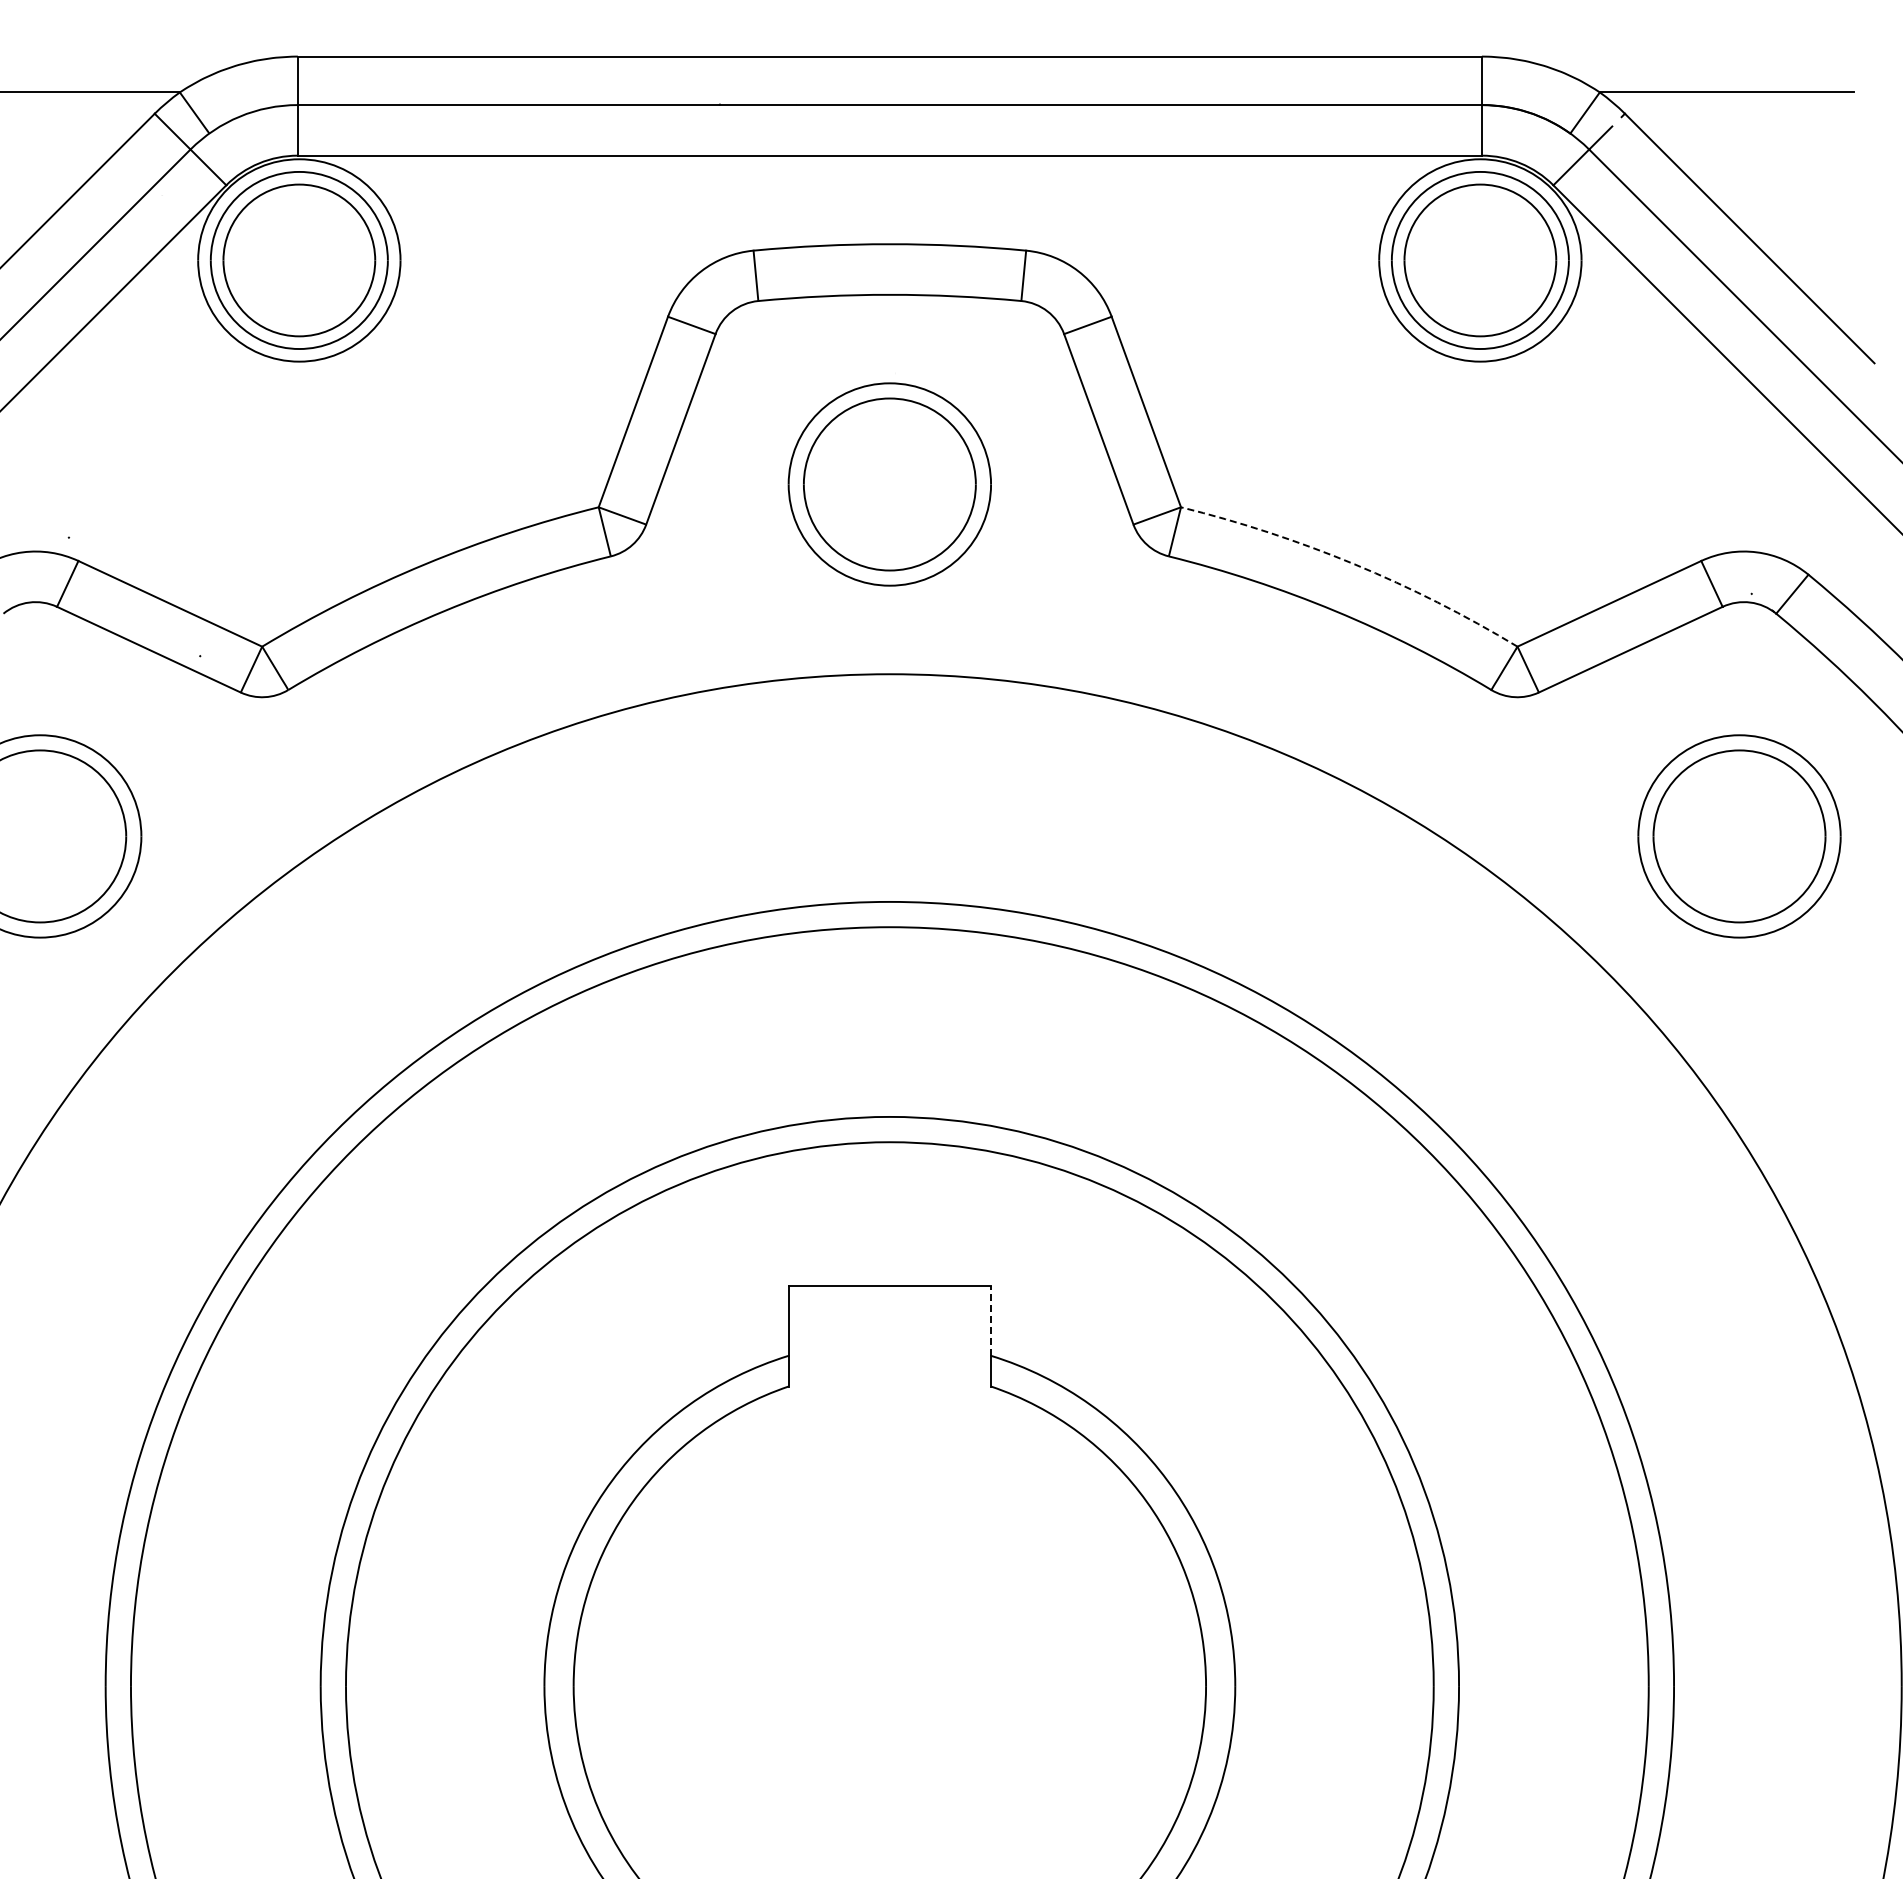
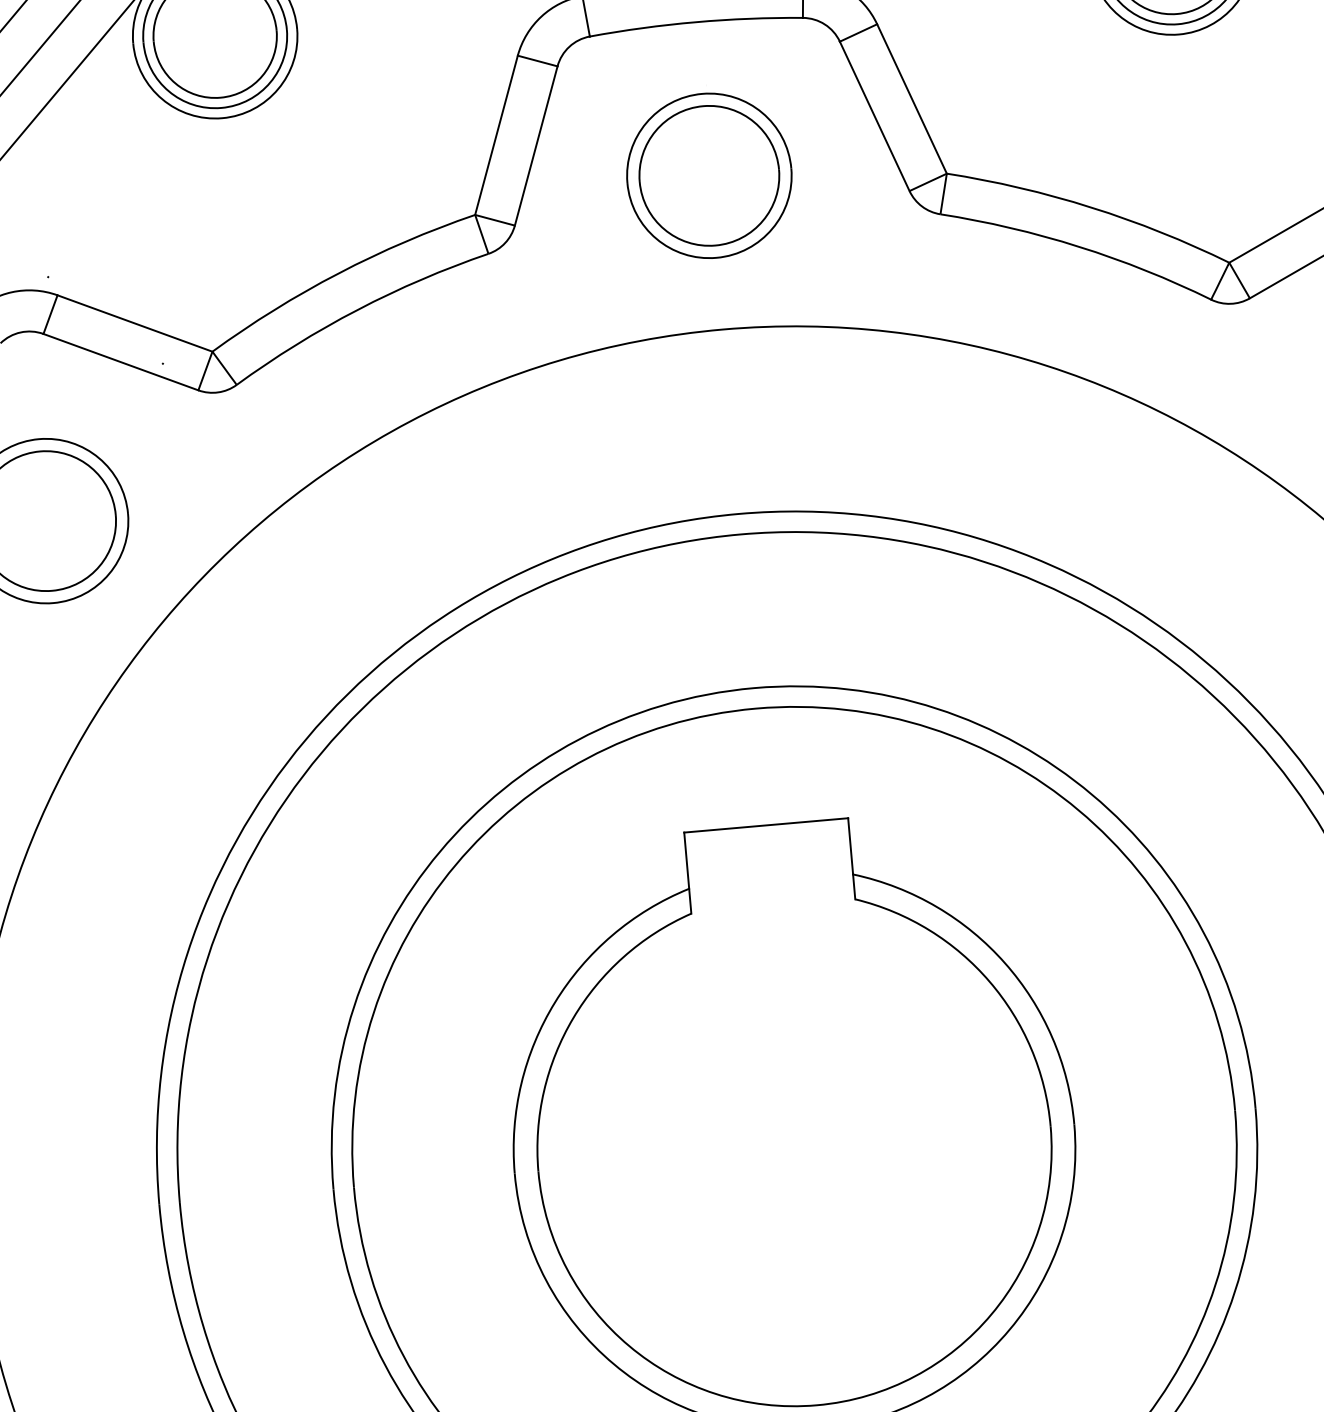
arc: (1354, 564) -> (1091, 207), dashed -> solid
line: (991, 1321) -> (851, 846), dashed -> solid

